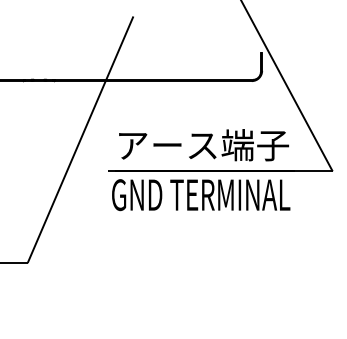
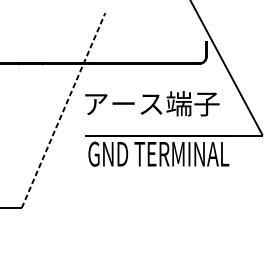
line: (80, 139) -> (63, 110), solid -> dashed
text: (203, 145) -> (152, 103), moved

